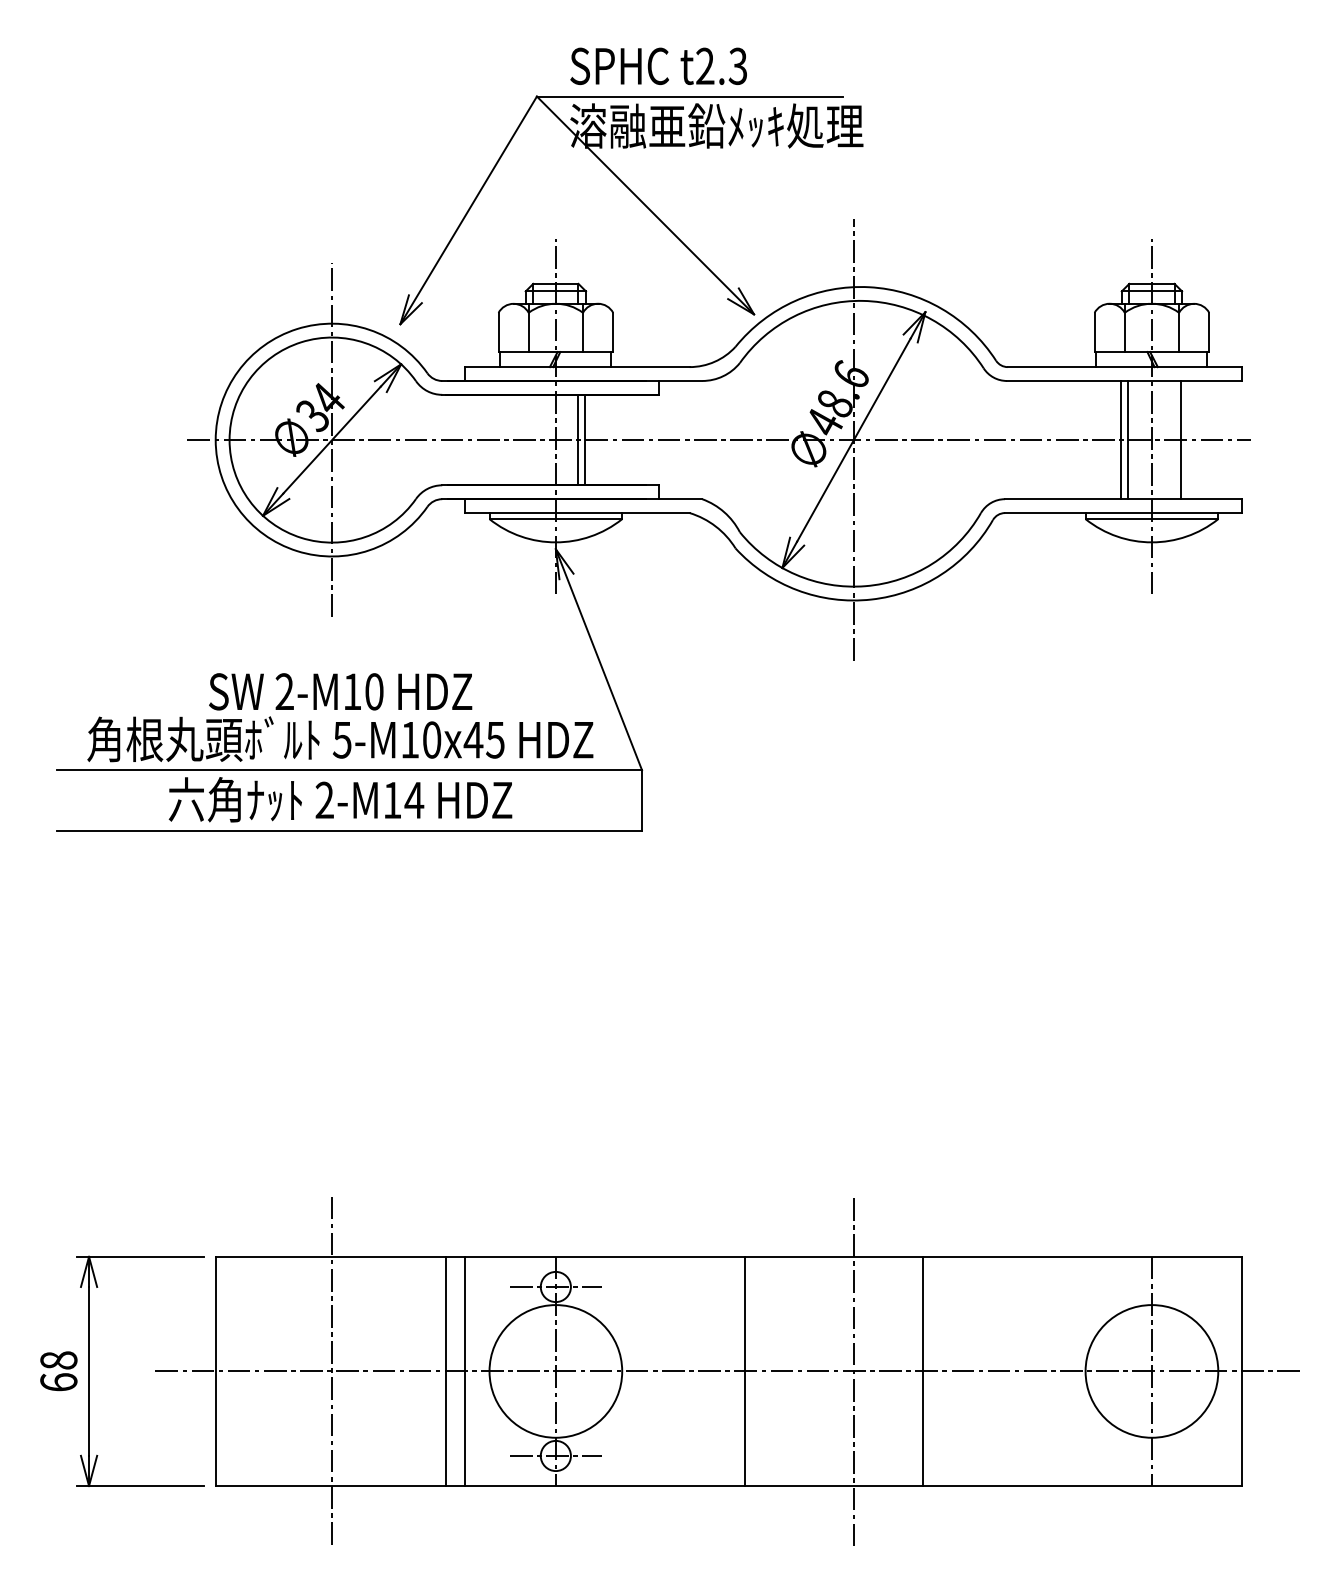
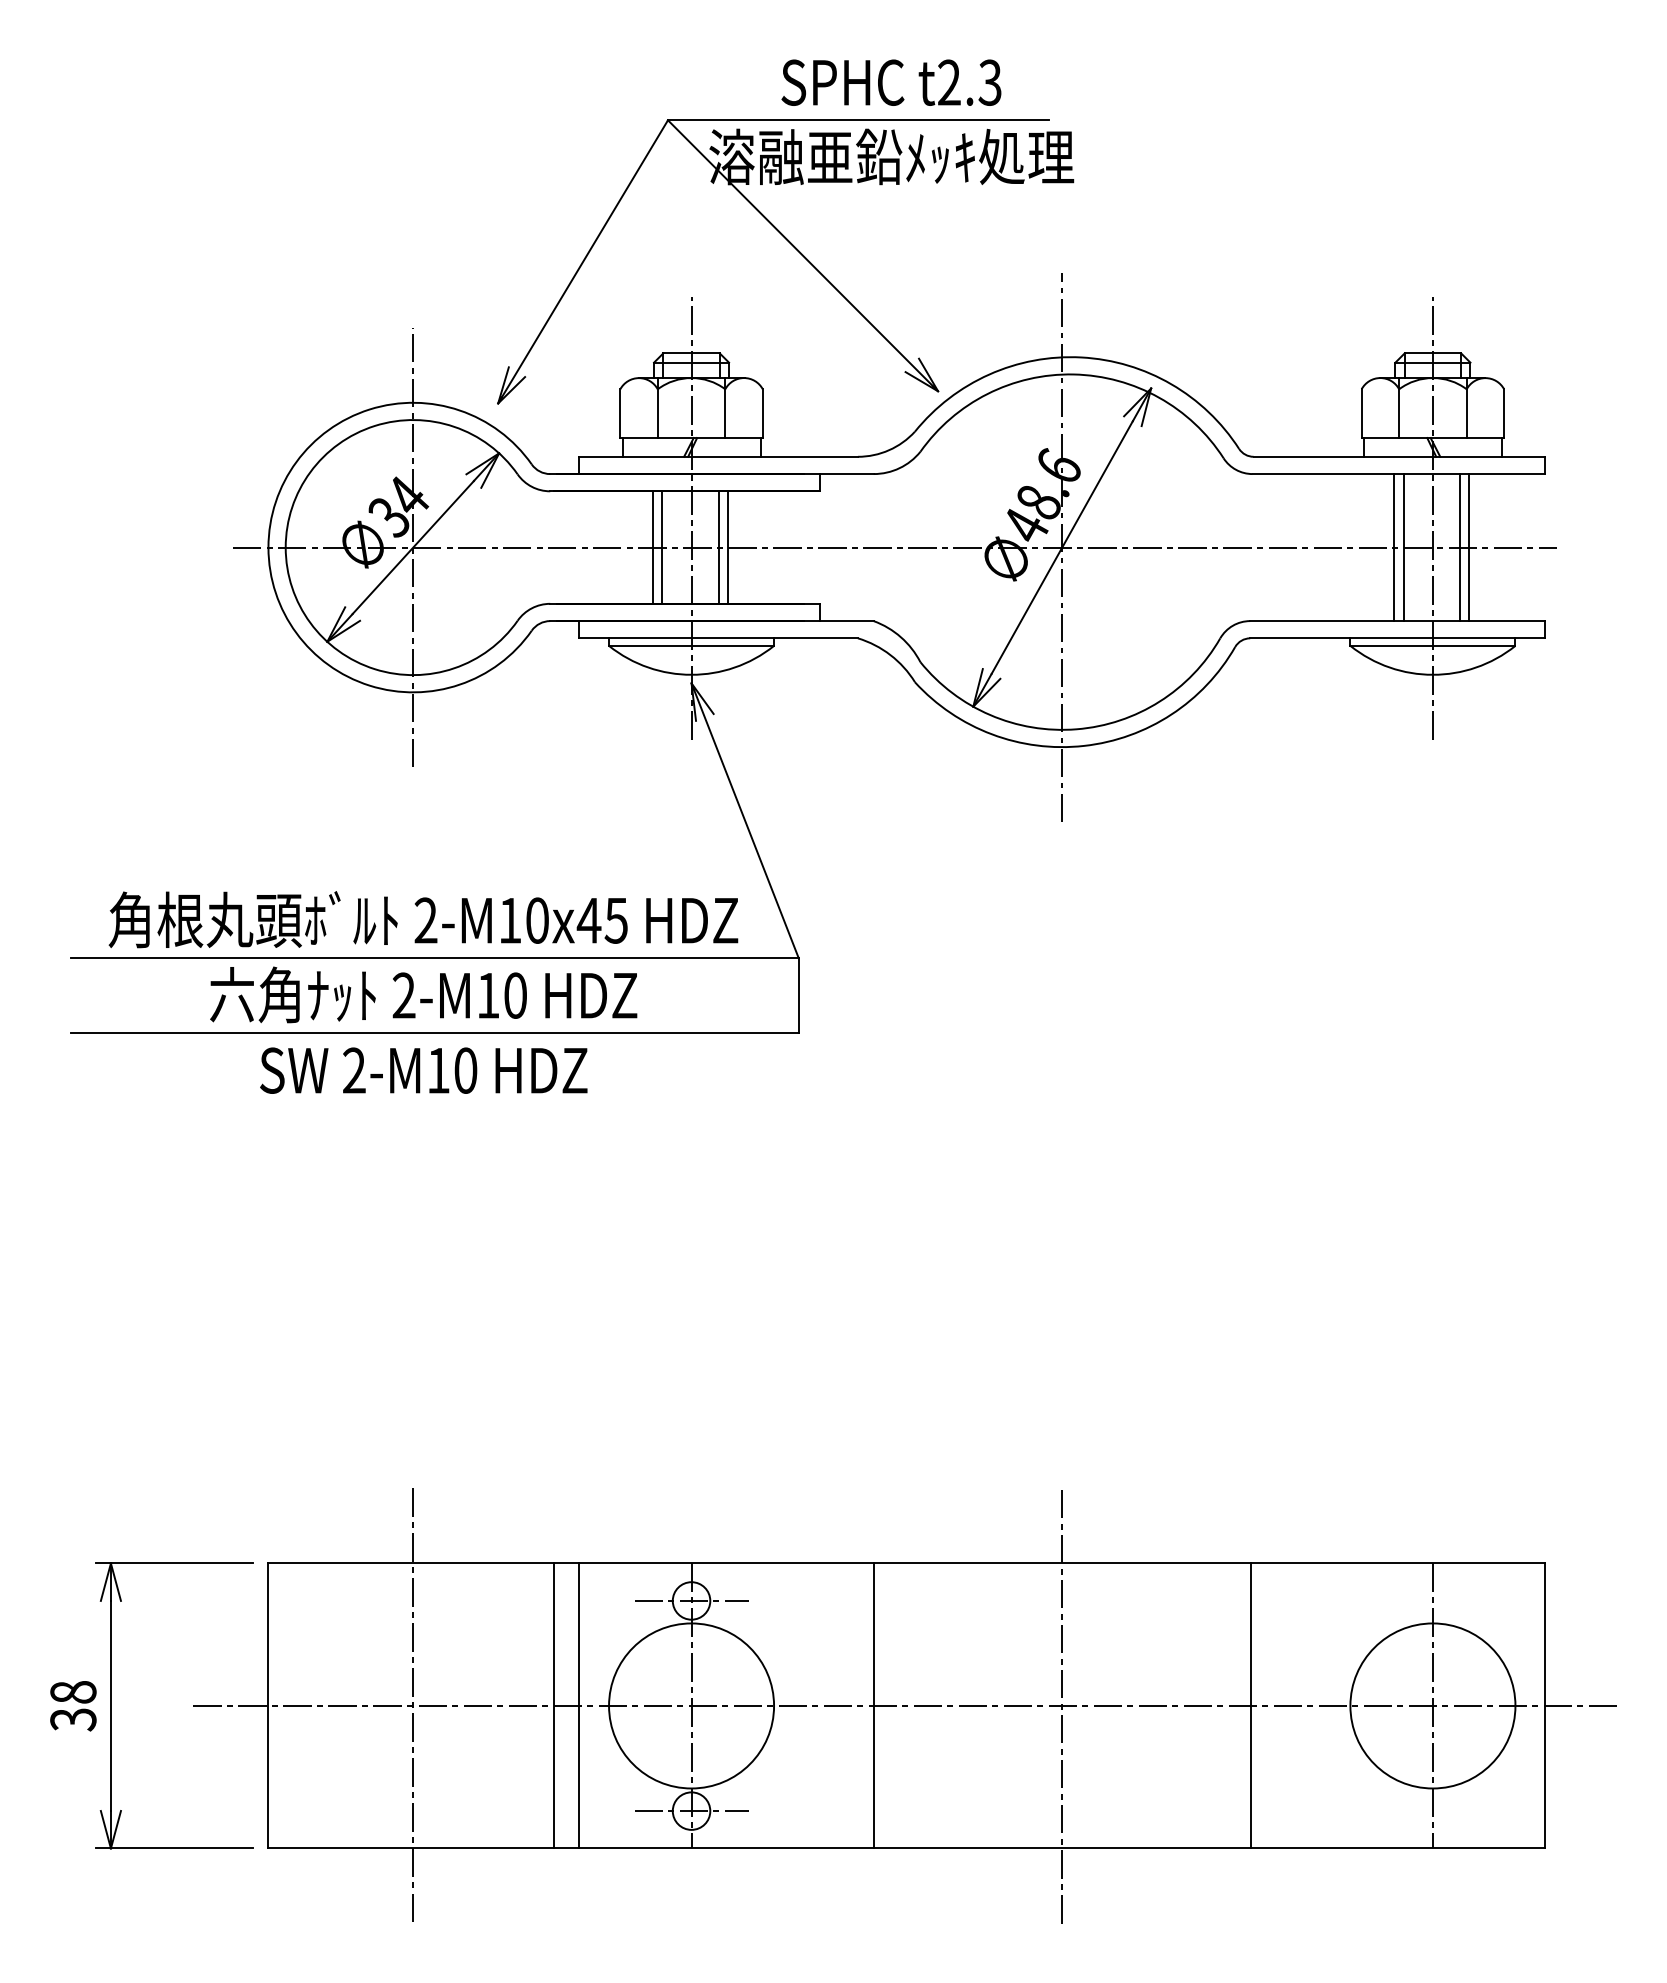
text: (658, 66) -> (891, 82), moved
line: (525, 440) -> (653, 547), added
line: (532, 440) -> (662, 547), added
line: (1174, 440) -> (1460, 547), added
text: (340, 691) -> (423, 1070), moved
text: (341, 739) -> (425, 920), 5-M10x45 -> 2-M10x45
text: (414, 800) -> (515, 995), 2-M14 -> 2-M10
line: (744, 1371) -> (873, 1705), moved
line: (923, 1371) -> (1250, 1705), moved
text: (58, 1382) -> (73, 1719), 68 -> 38

